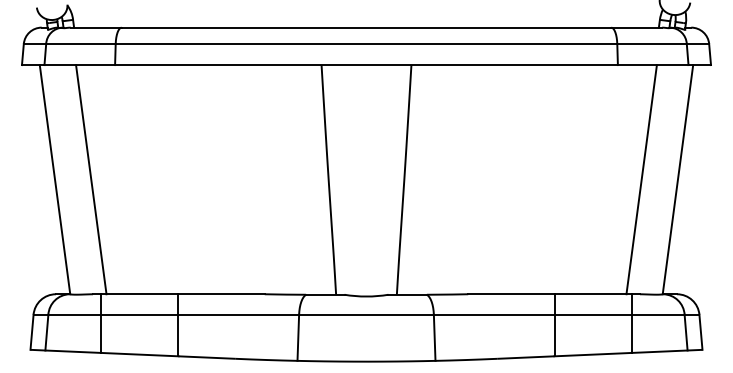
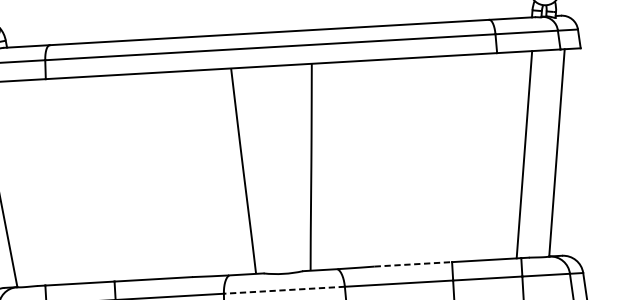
line: (91, 179) -> (30, 183), removed
line: (511, 294) -> (413, 264), solid -> dashed
line: (366, 314) -> (284, 290), solid -> dashed

